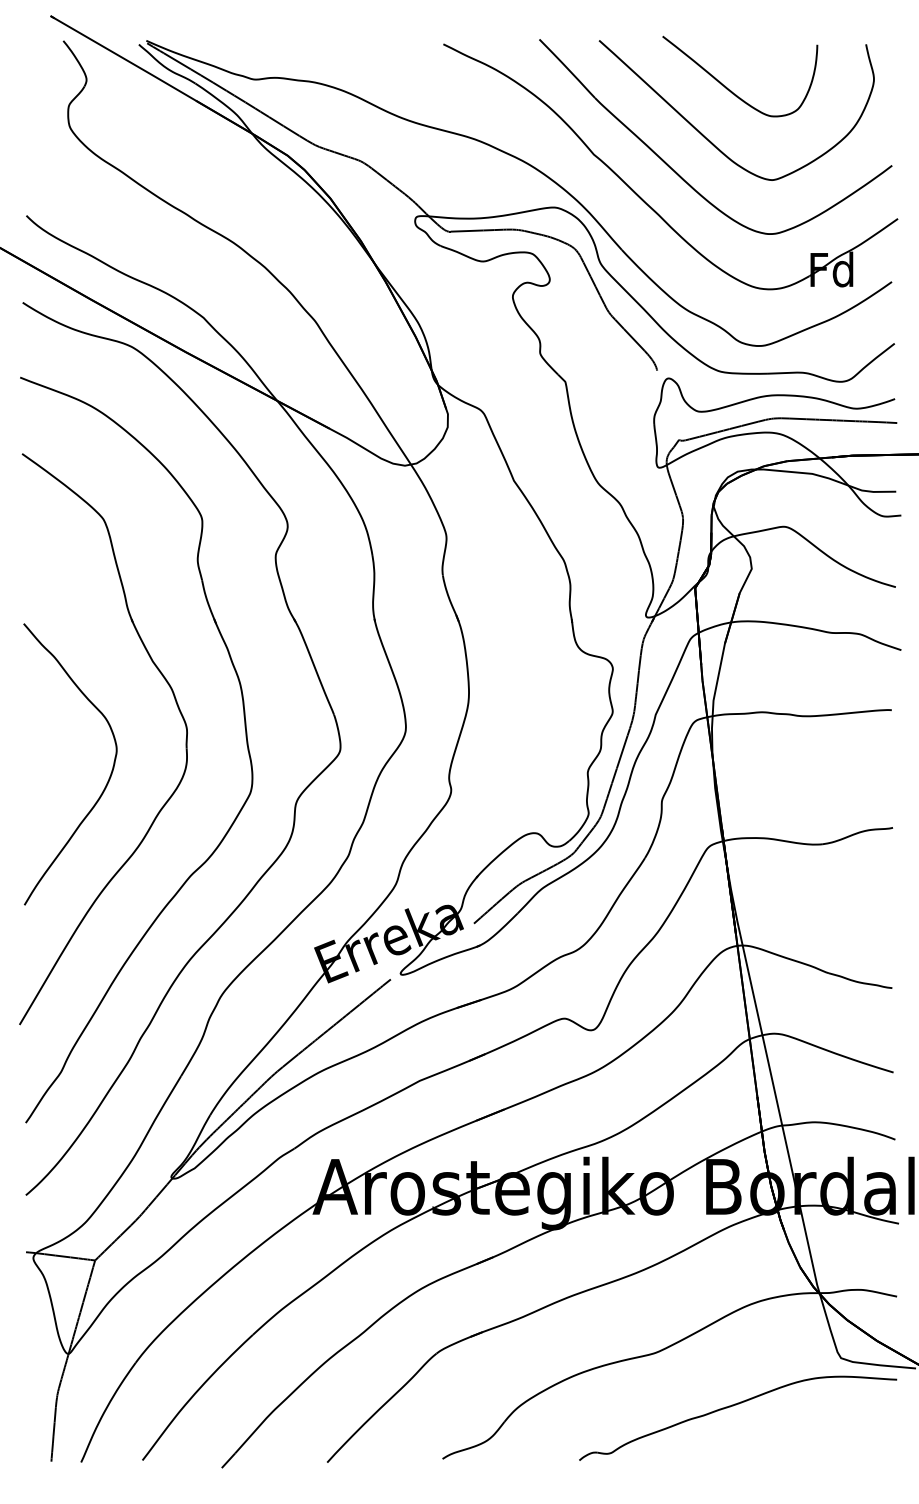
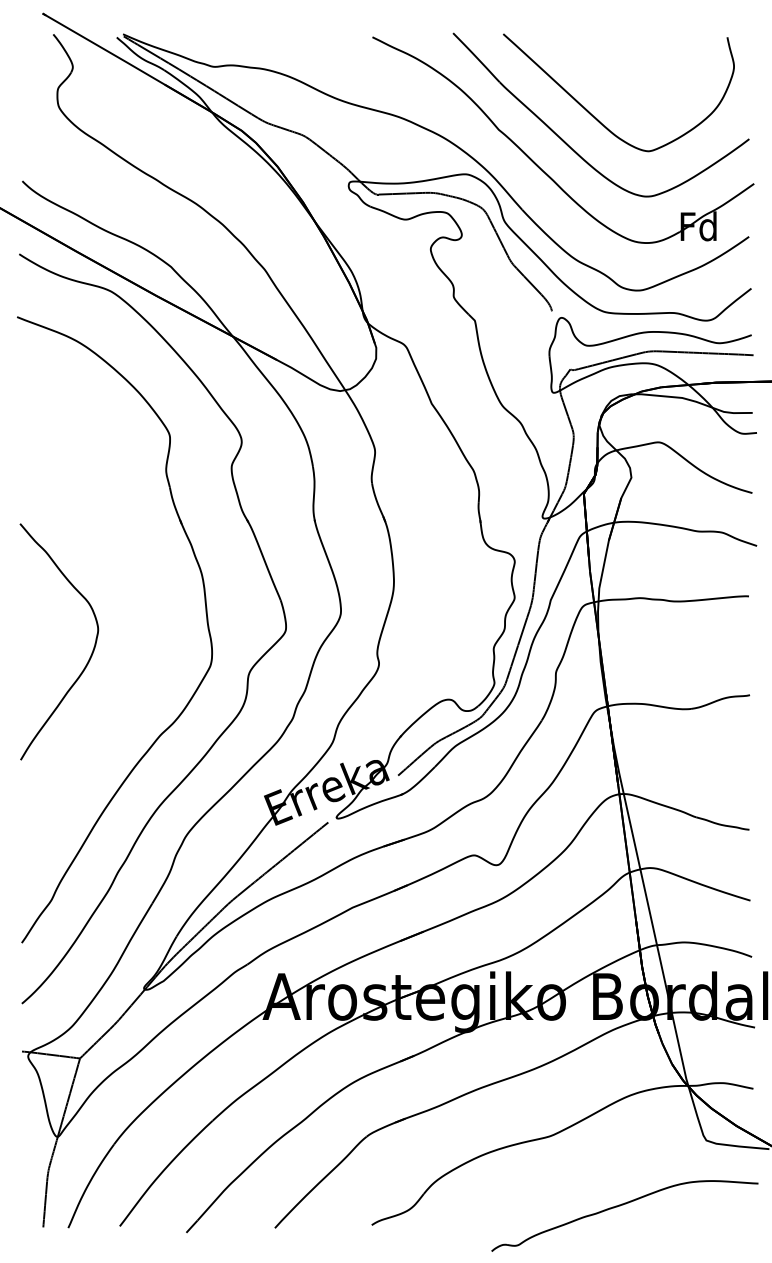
curve: (728, 87) -> (611, 73), removed
part: (176, 706) -> (148, 593), removed
part: (732, 1406) -> (620, 1206), moved

